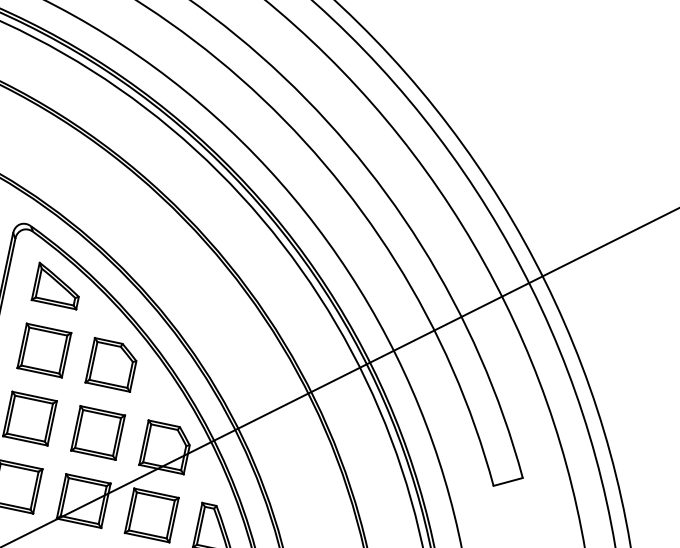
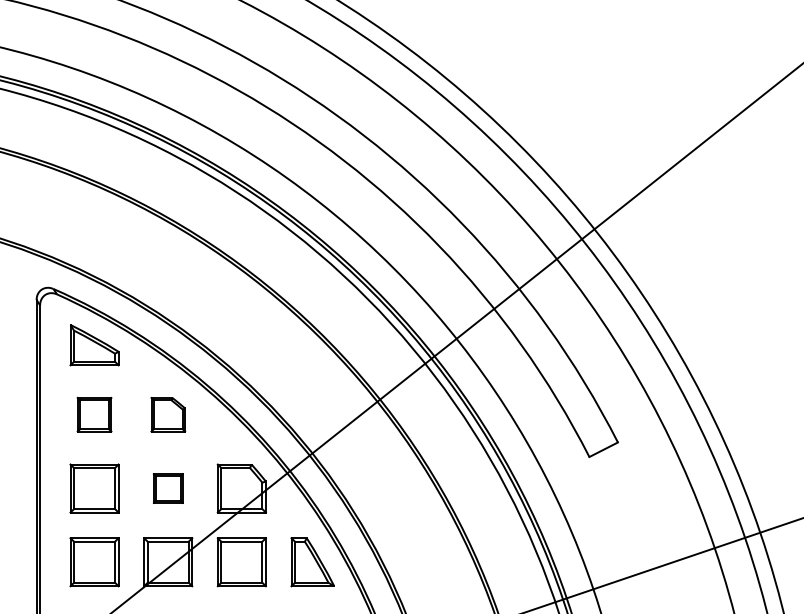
part: (44, 350) -> (94, 414), size x0.7
part: (112, 364) -> (168, 414), size x0.7
part: (98, 432) -> (168, 488), size x0.6

